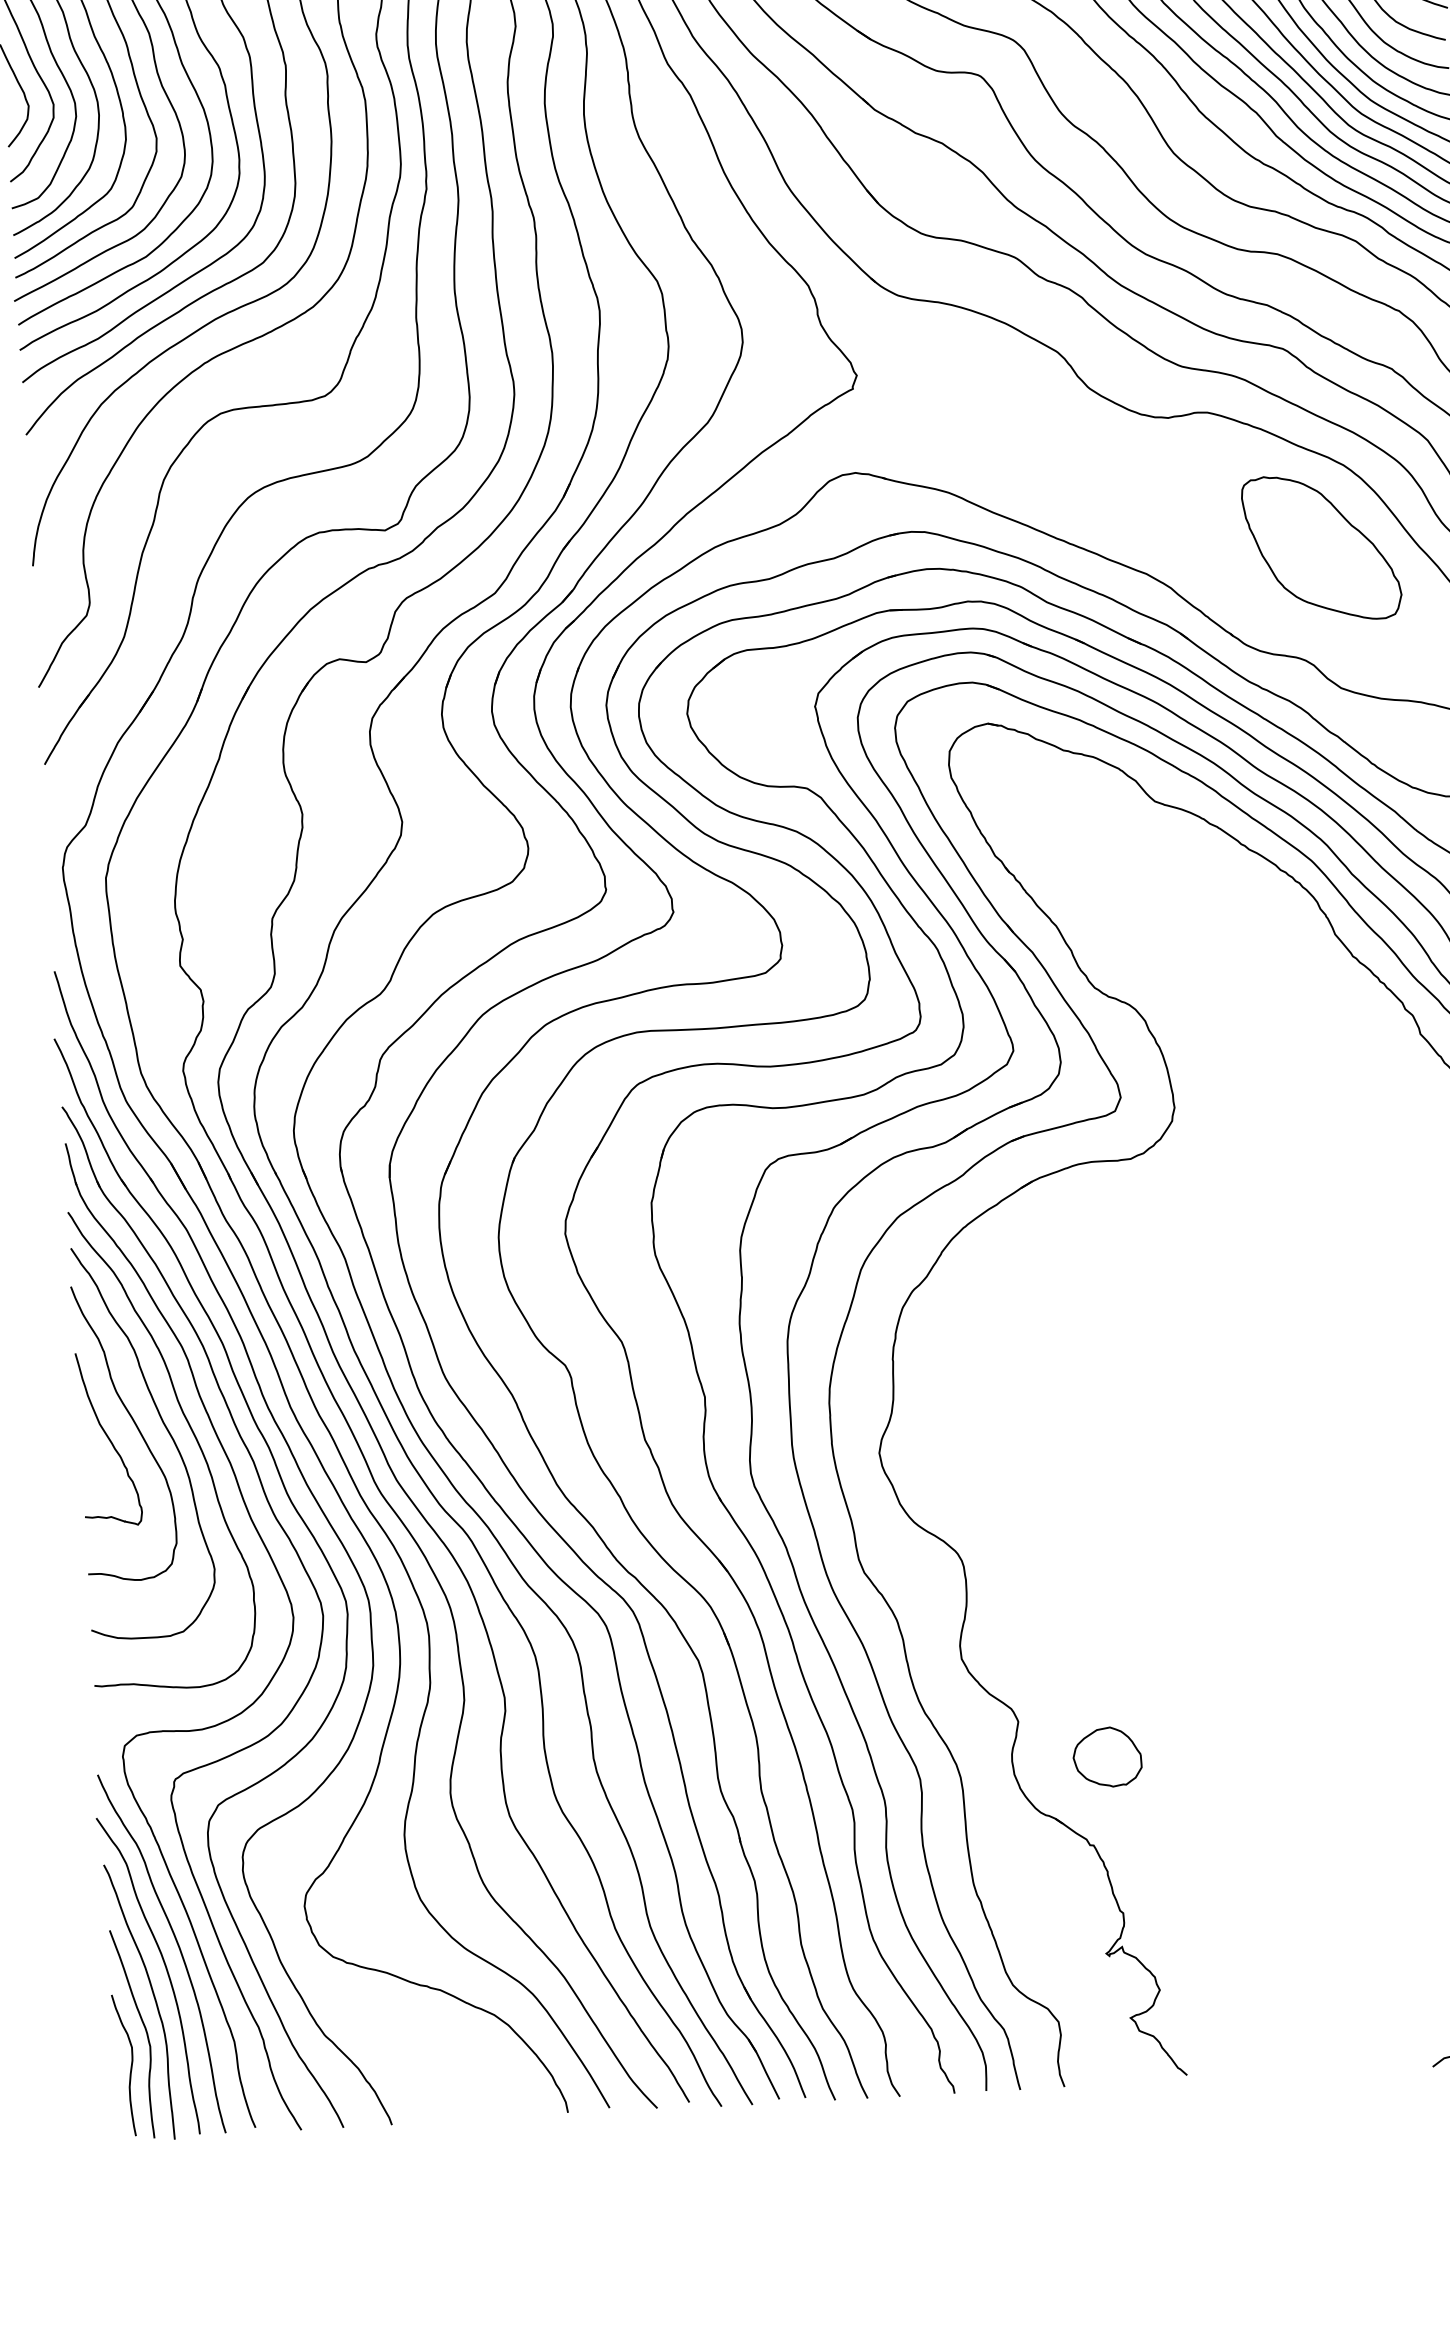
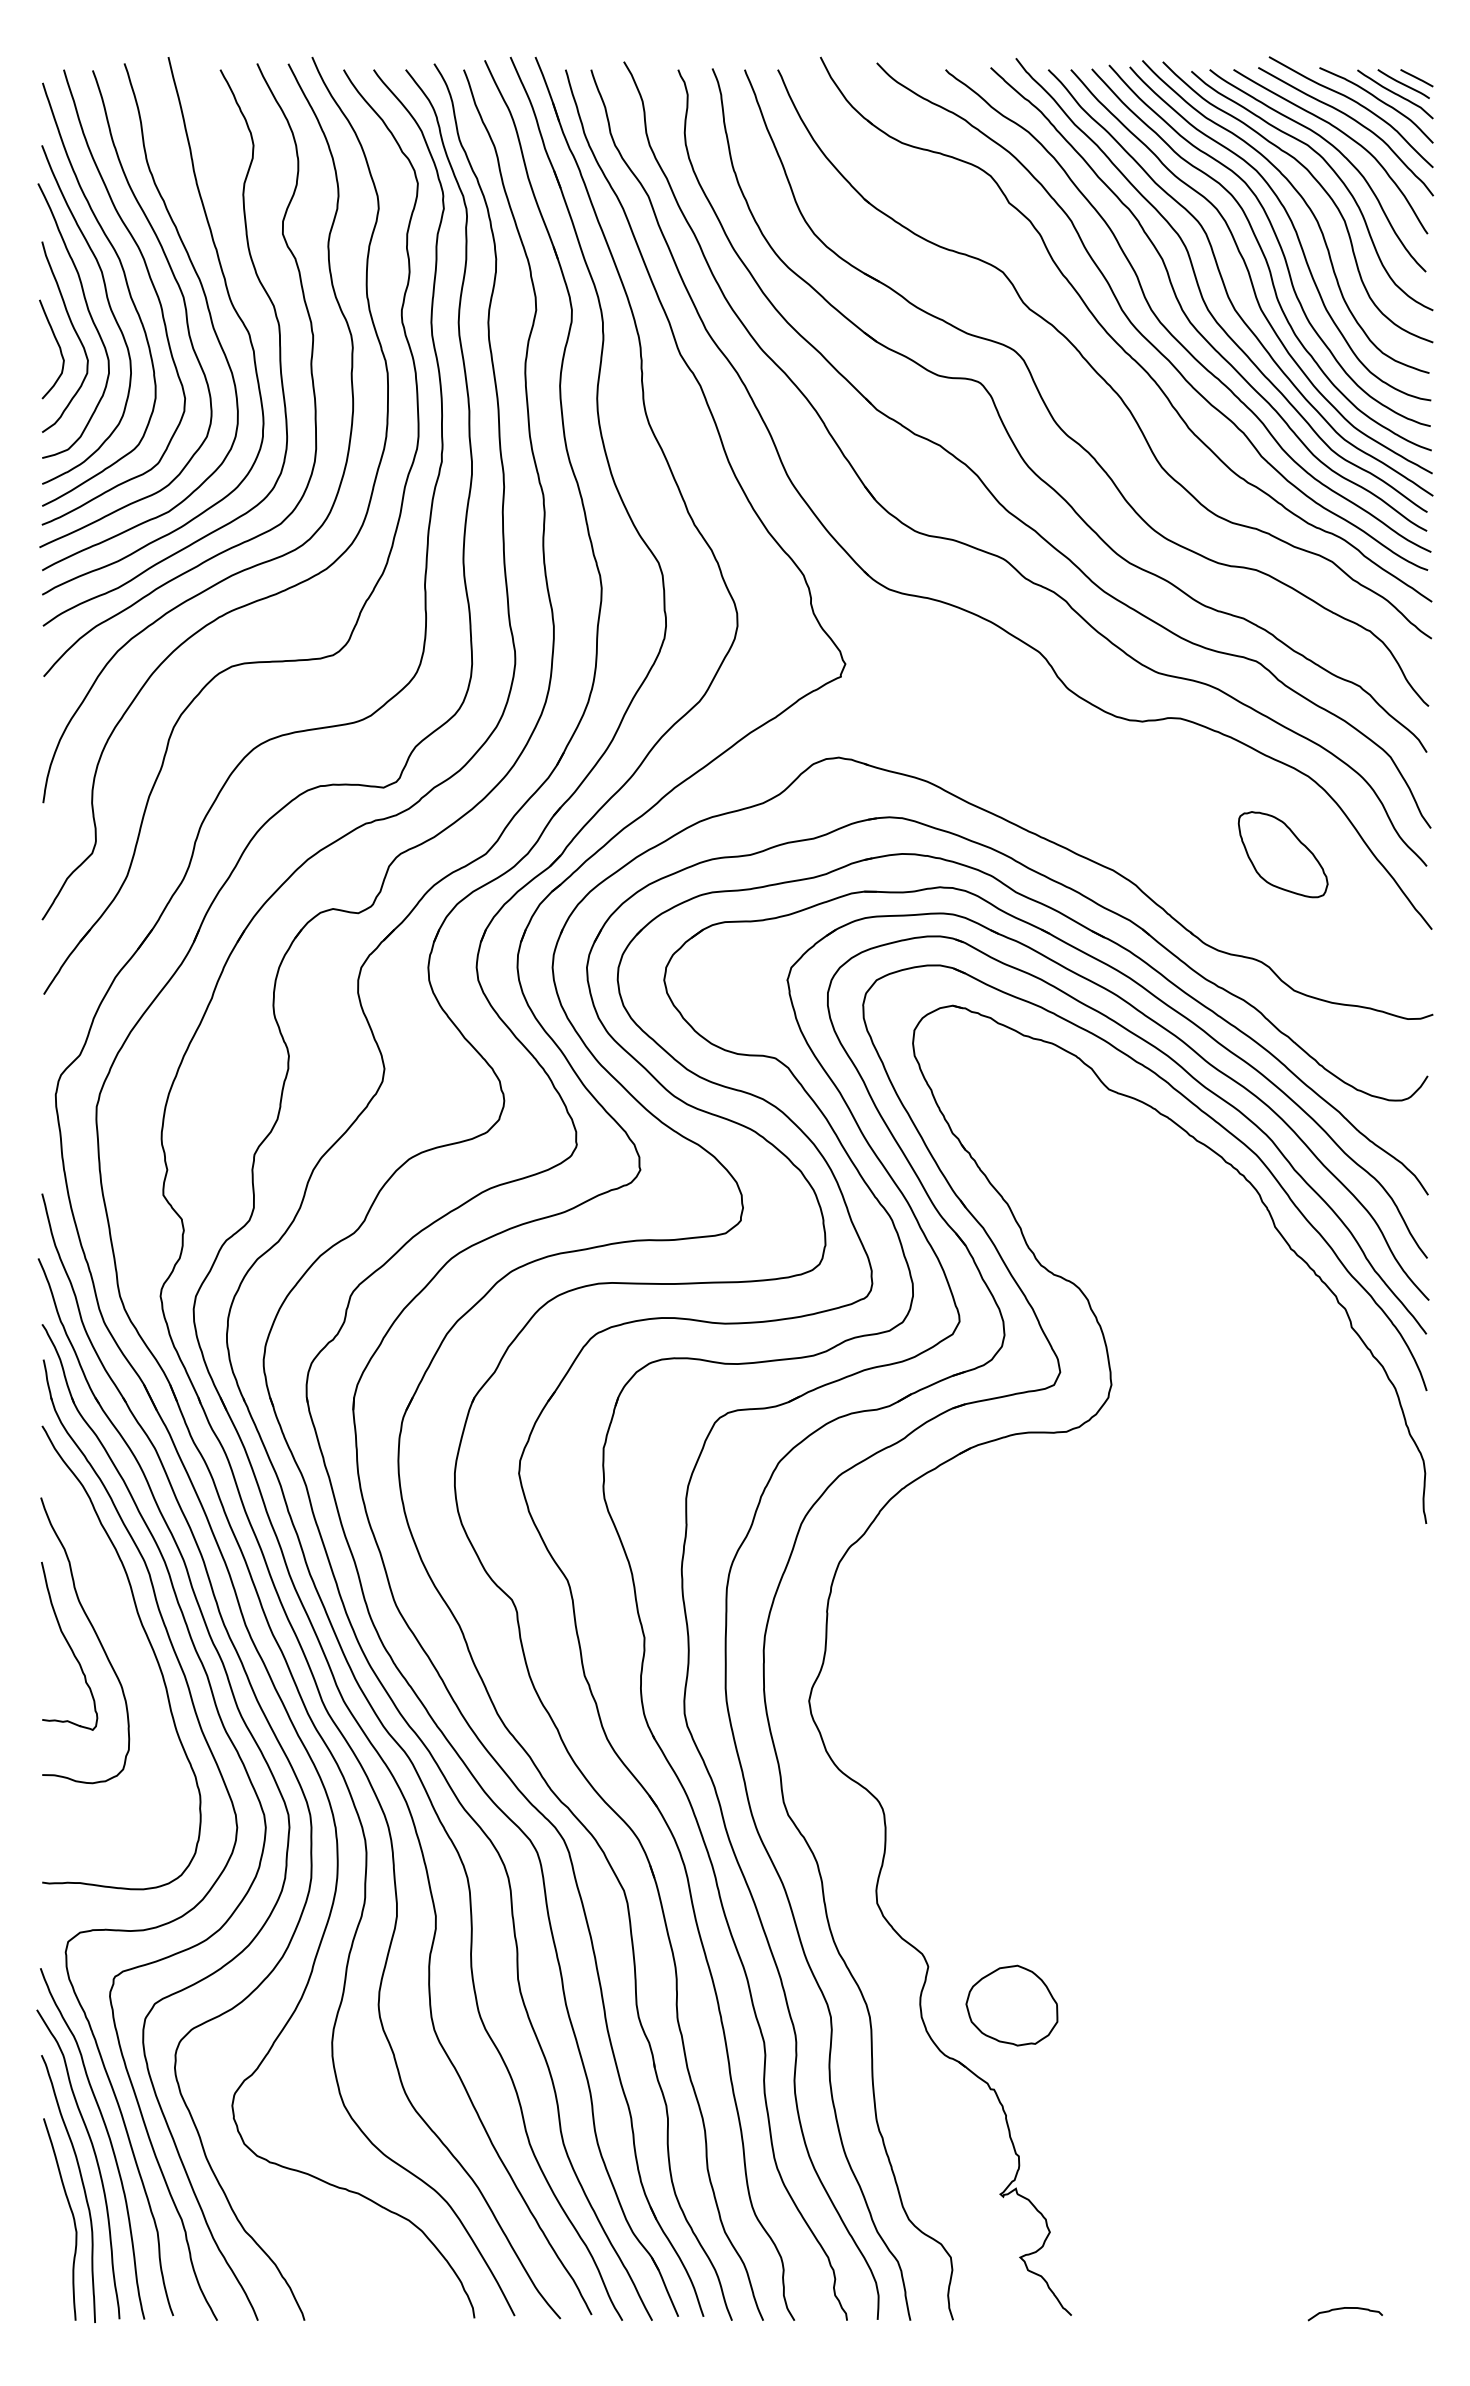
part: (1322, 547) -> (1283, 854), size x0.6
curve: (165, 1429) -> (124, 1639), removed
part: (1106, 1757) -> (1011, 2005), size x1.4
curve: (130, 2065) -> (56, 2249), removed

